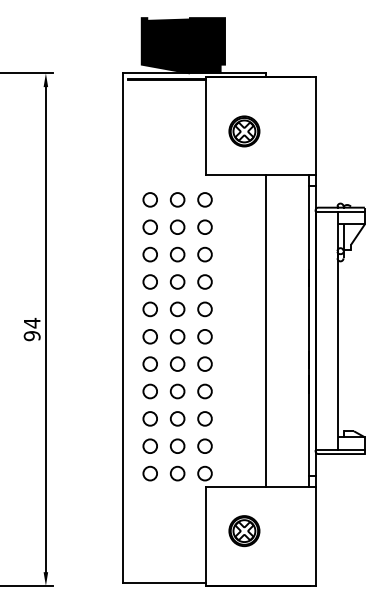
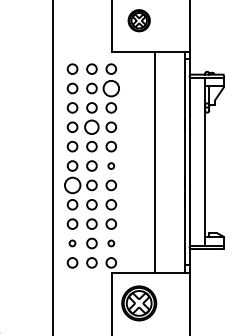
circle: (204, 226) -> (110, 87), size x1.6
circle: (177, 281) -> (91, 126), size x1.4
circle: (204, 336) -> (110, 165), size x0.6
circle: (149, 363) -> (72, 184), size x1.6
circle: (149, 445) -> (72, 242), size x0.6
circle: (204, 445) -> (110, 242), size x0.6
part: (244, 531) -> (139, 303), size x1.6

